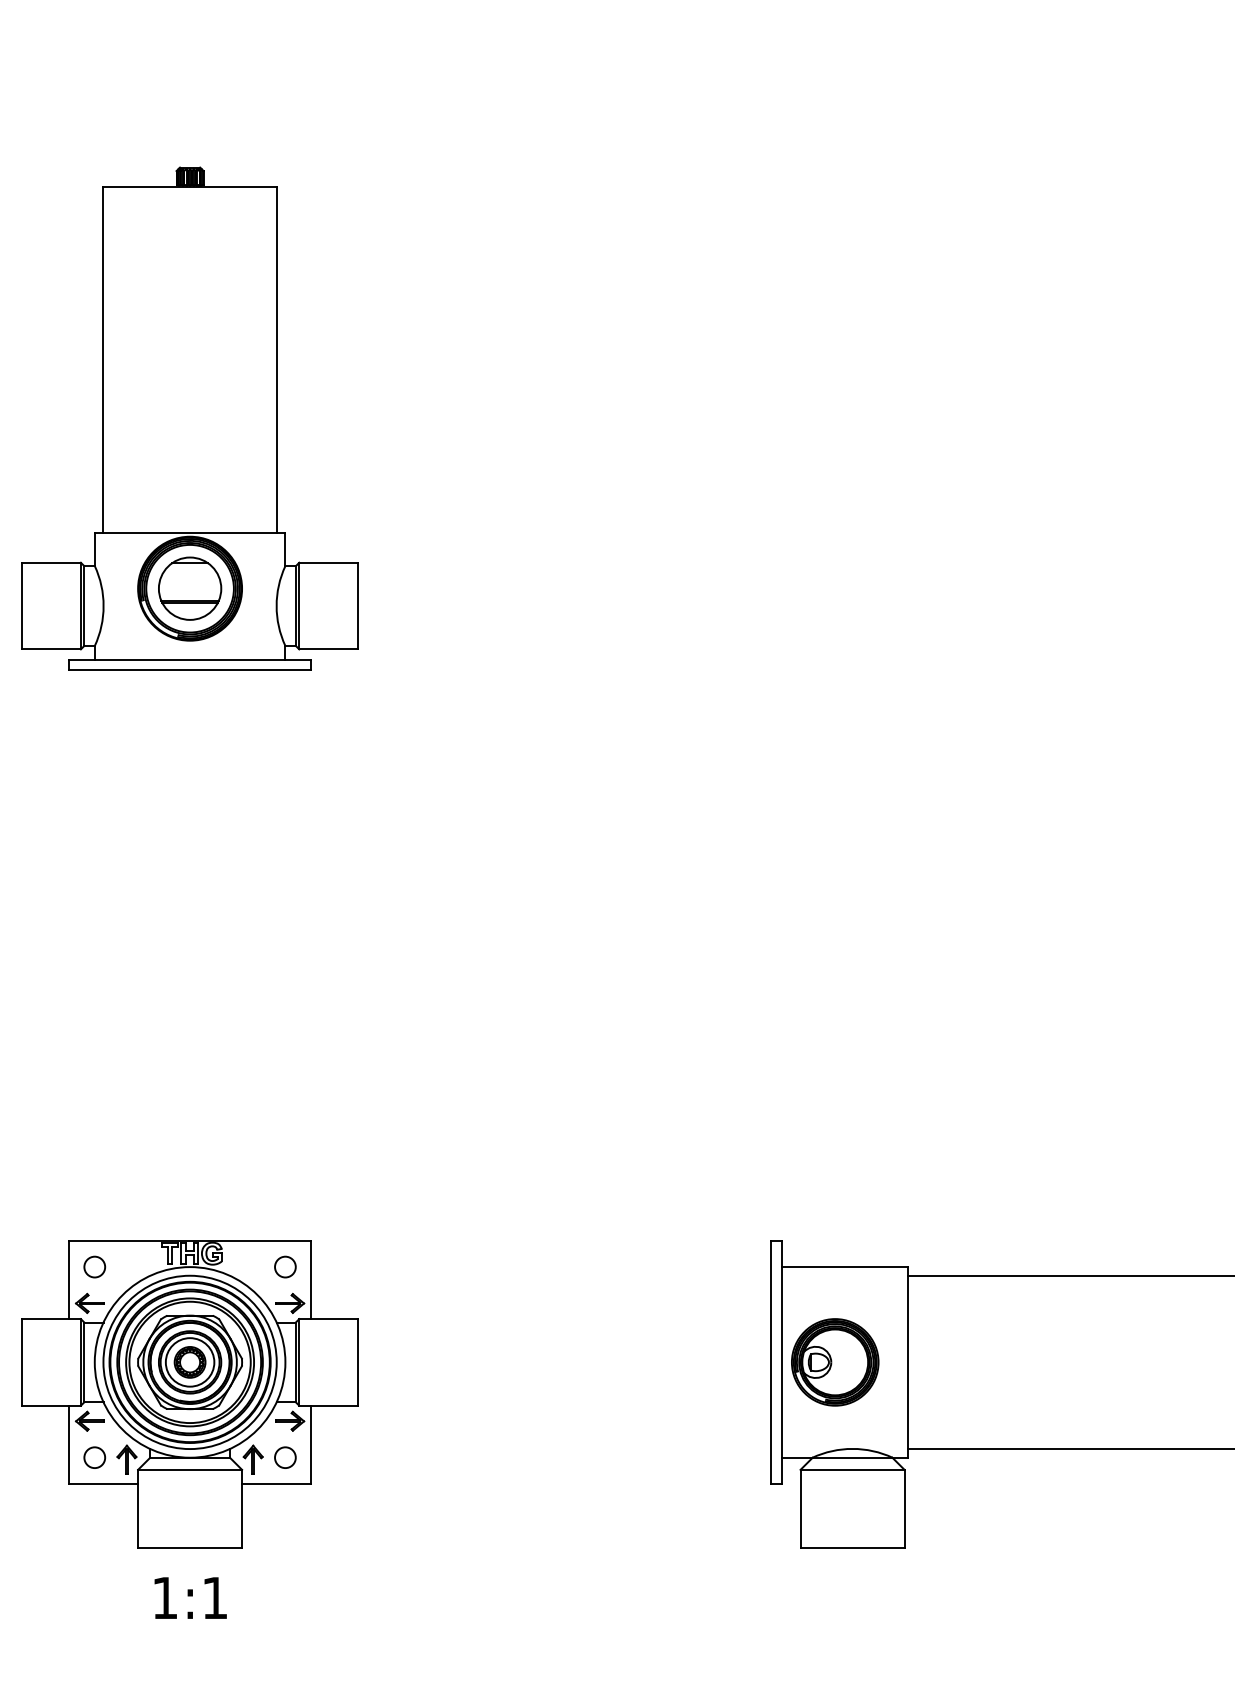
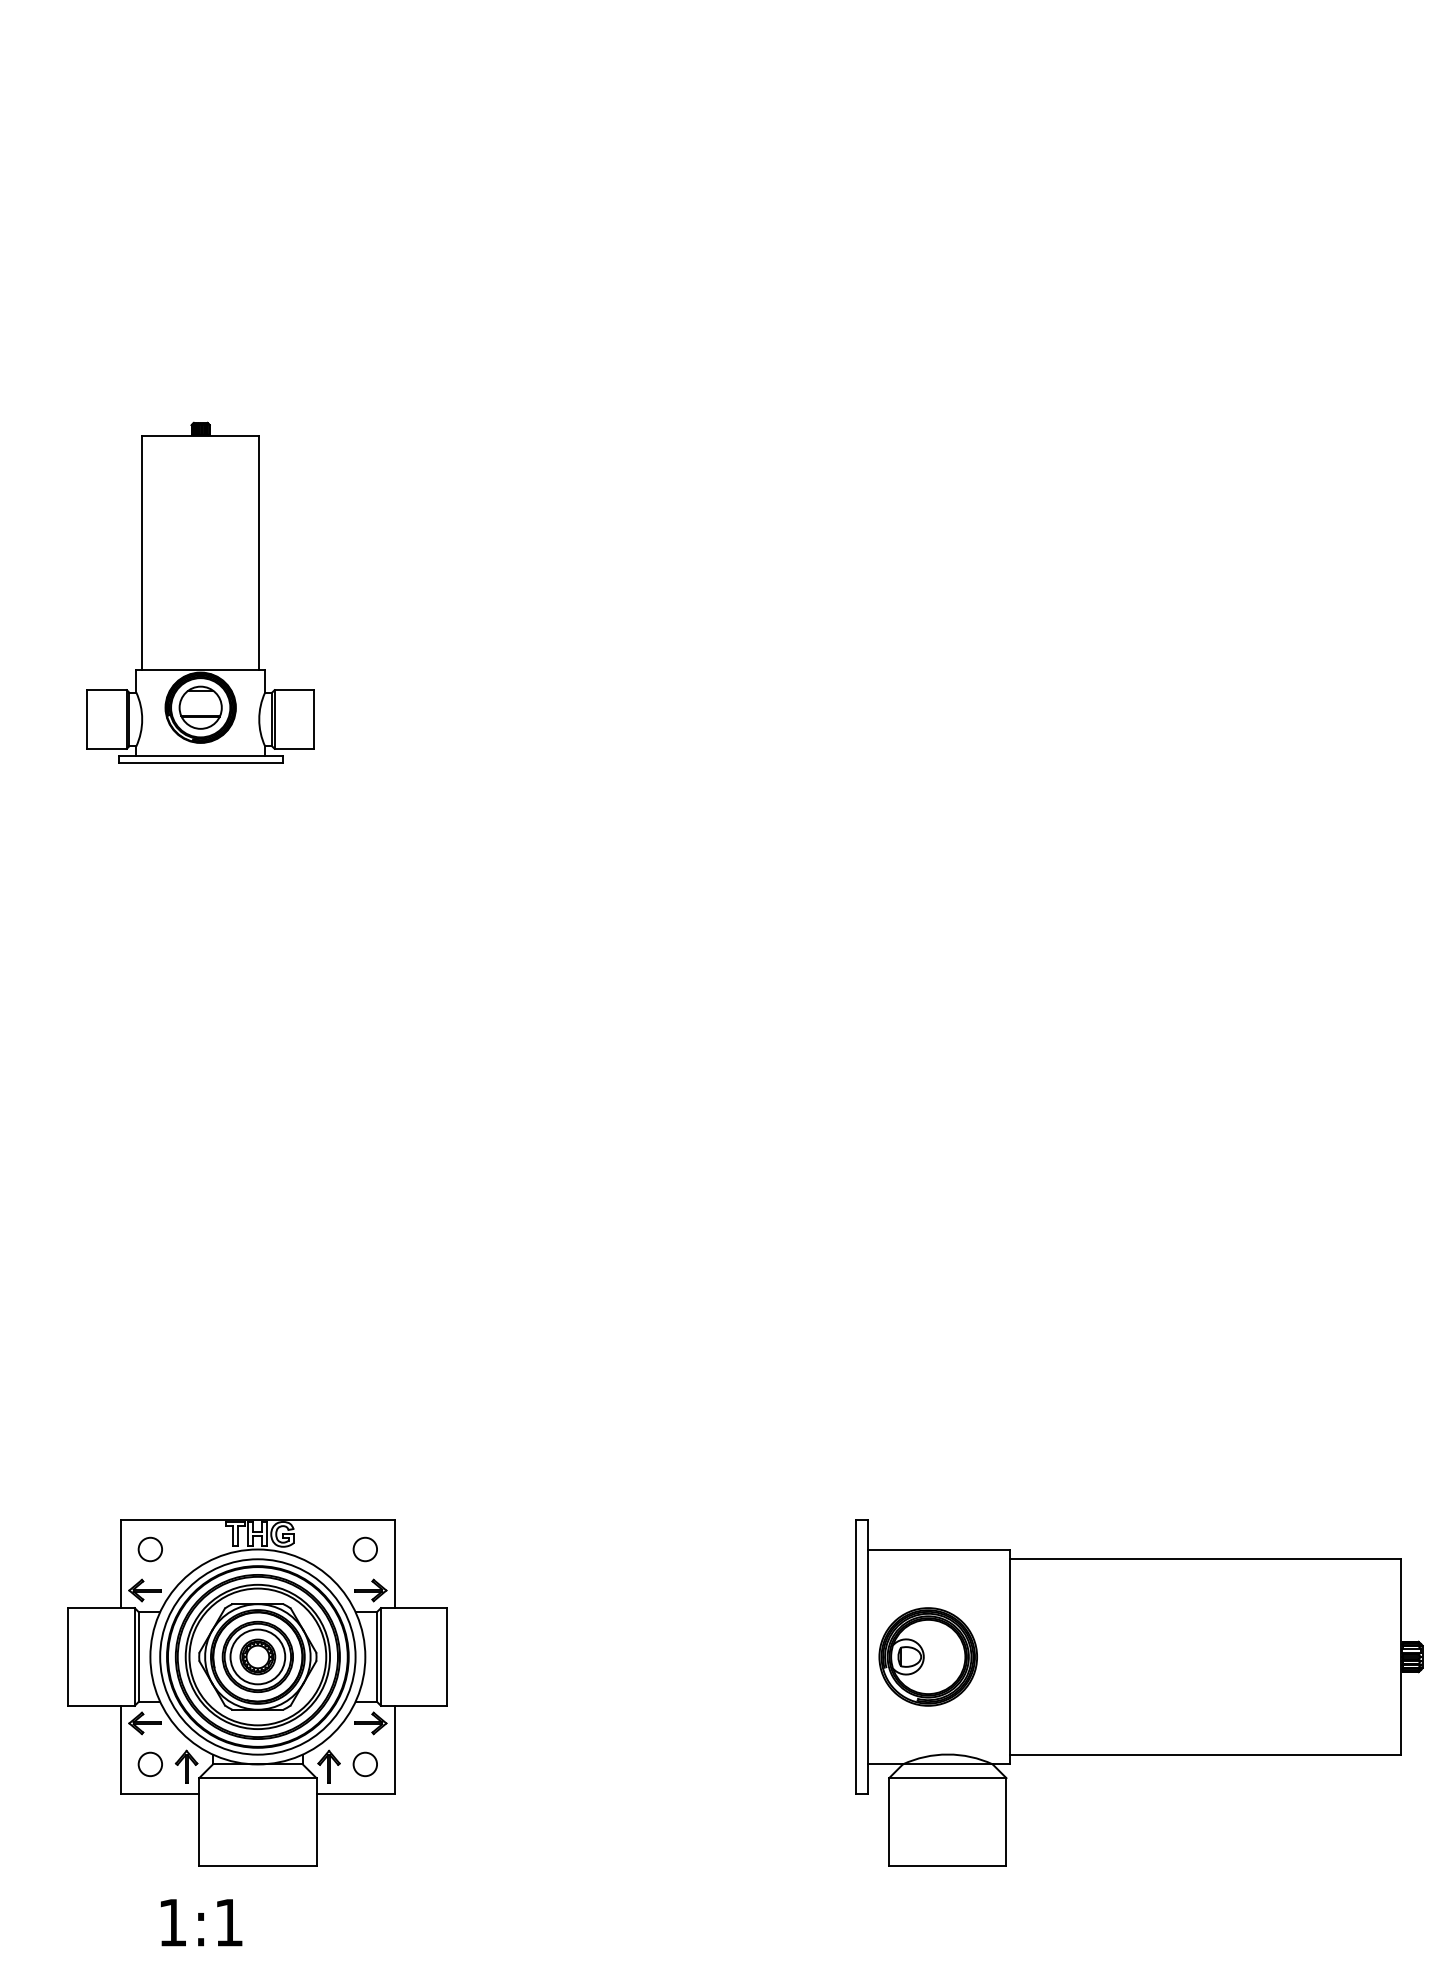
part: (189, 418) -> (200, 592), size x0.6
part: (189, 1393) -> (257, 1692), moved

